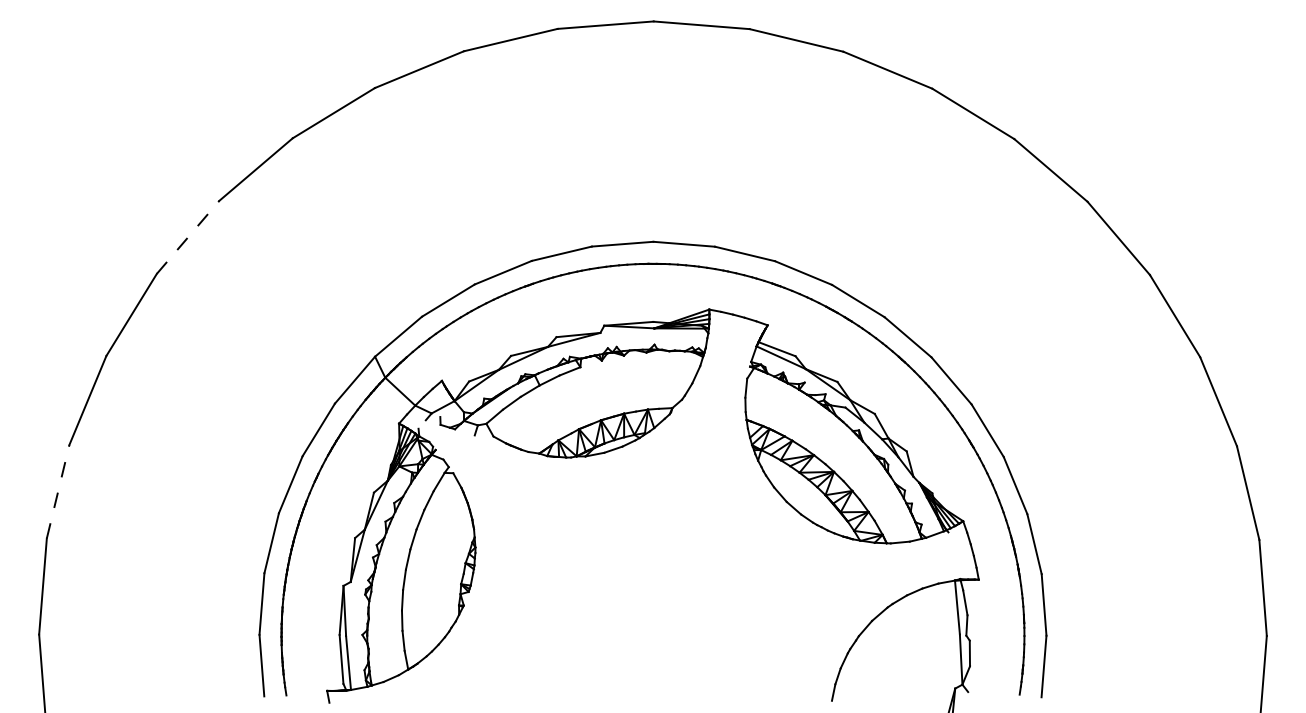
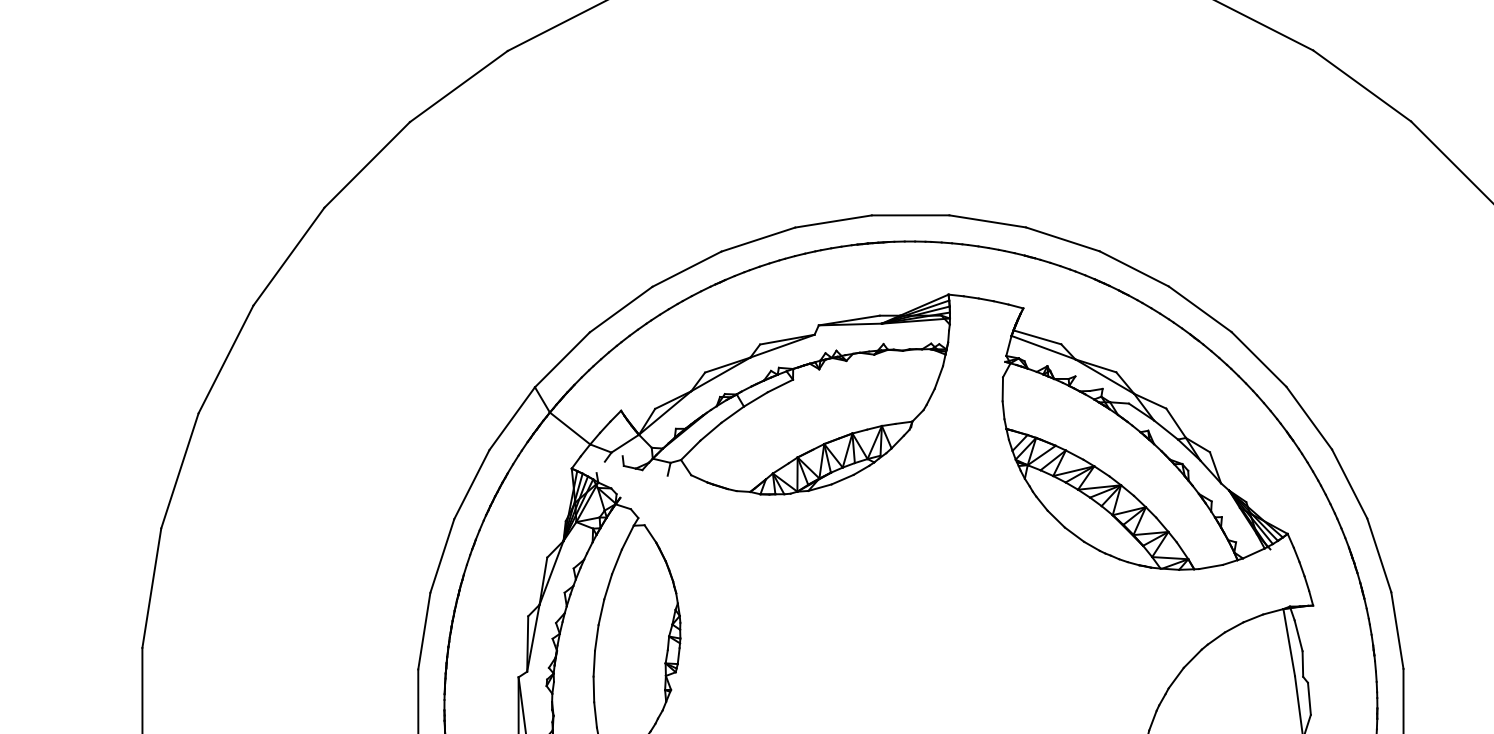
line: (188, 236) -> (289, 255), dashed -> solid
line: (58, 491) -> (152, 587), dashed -> solid

